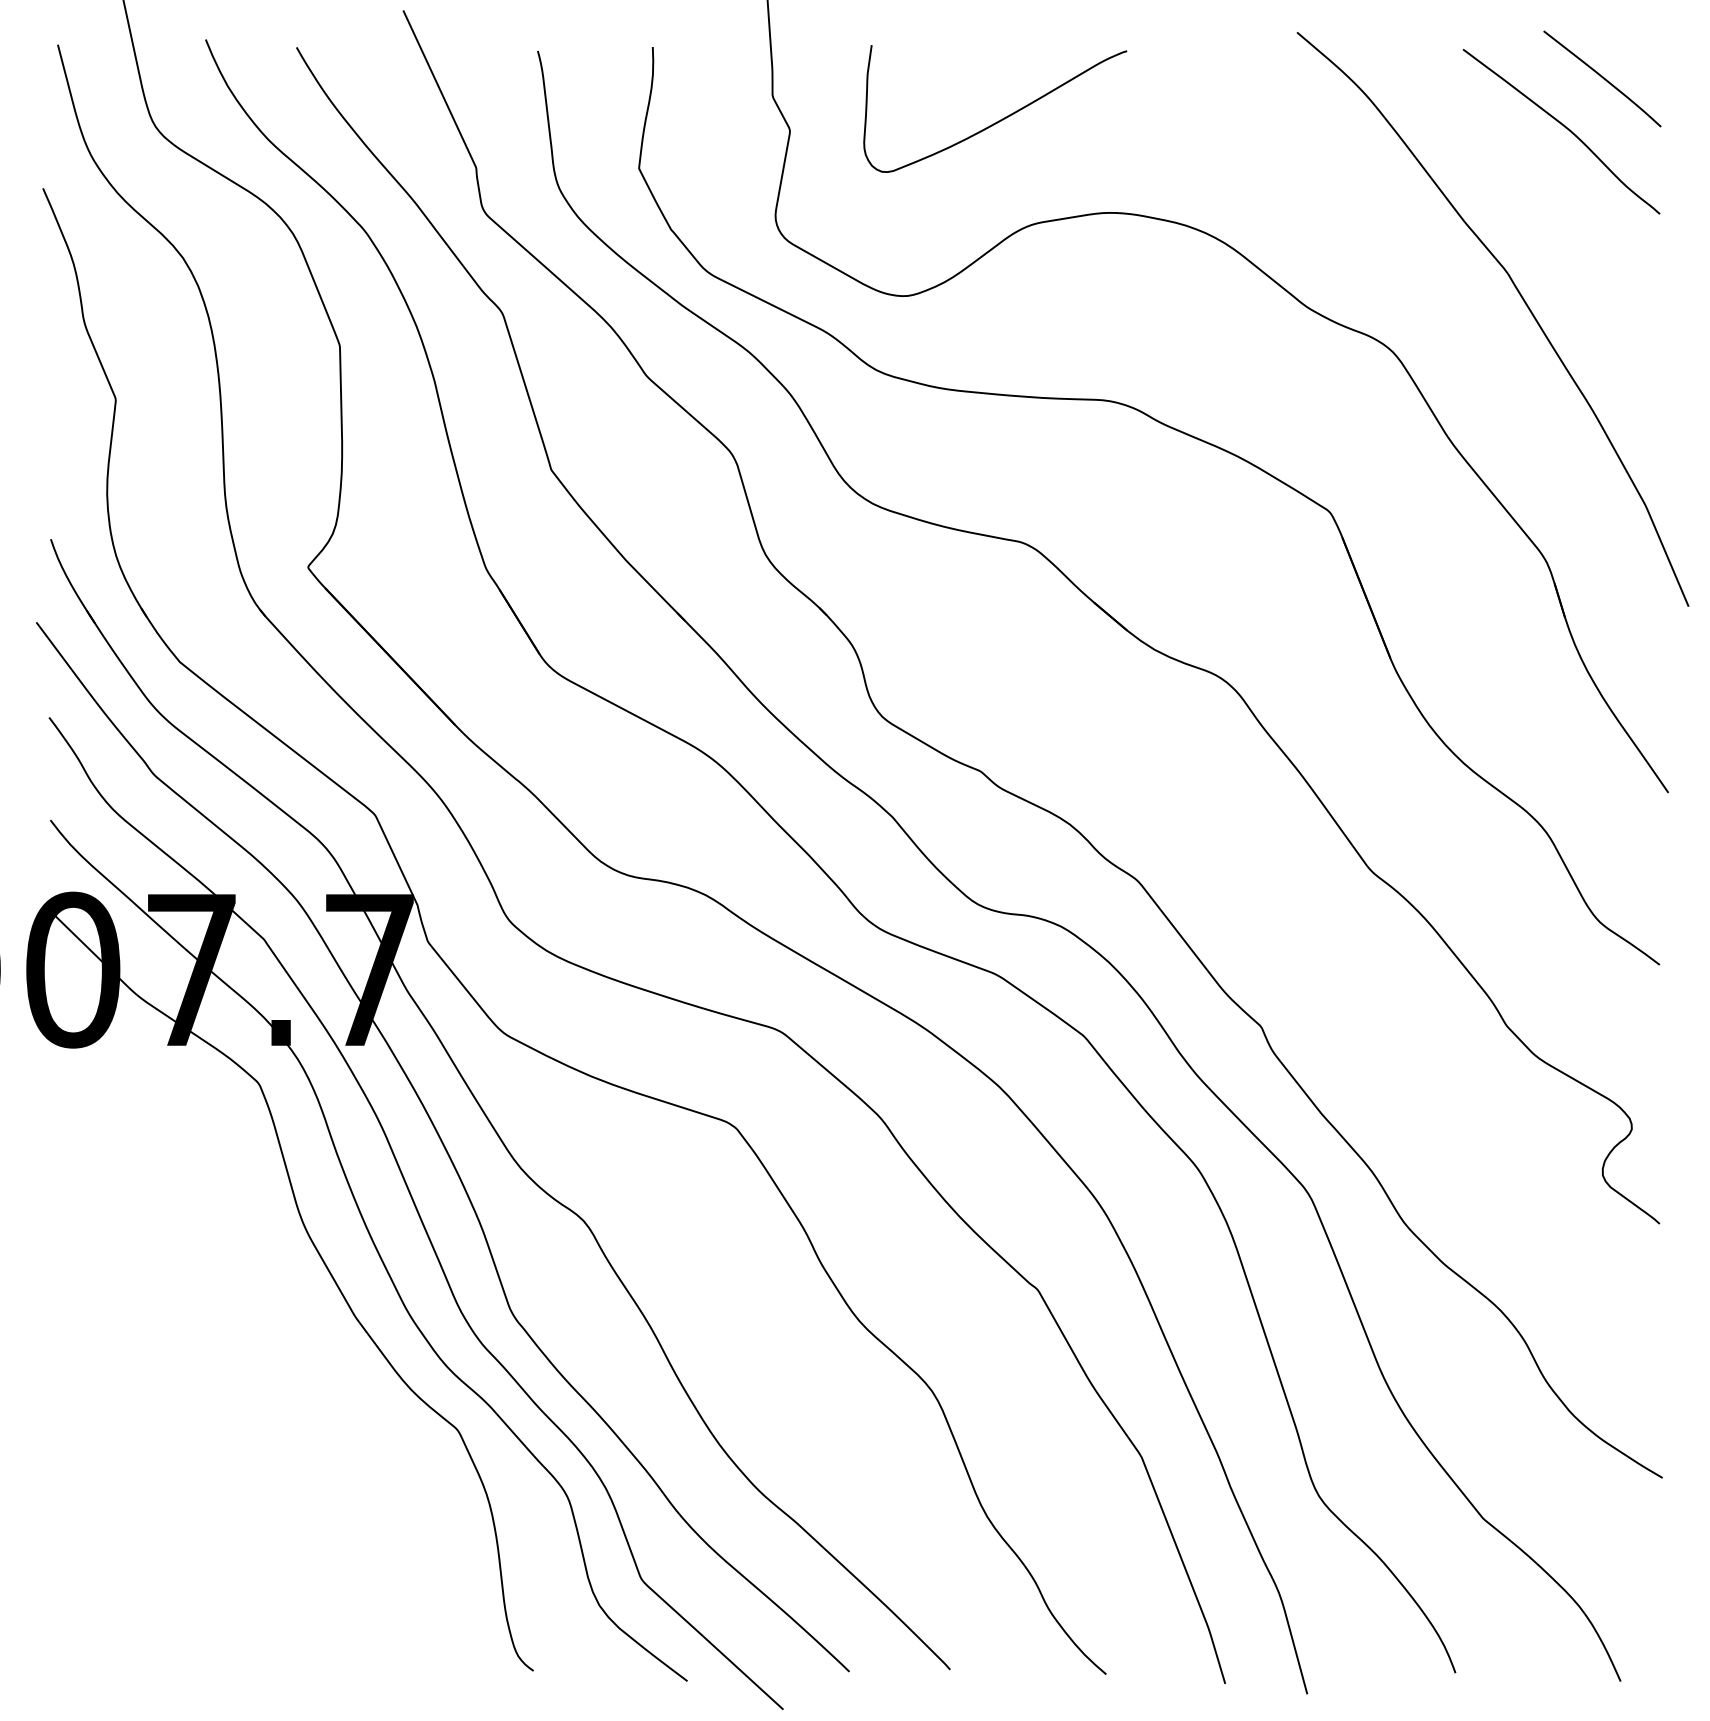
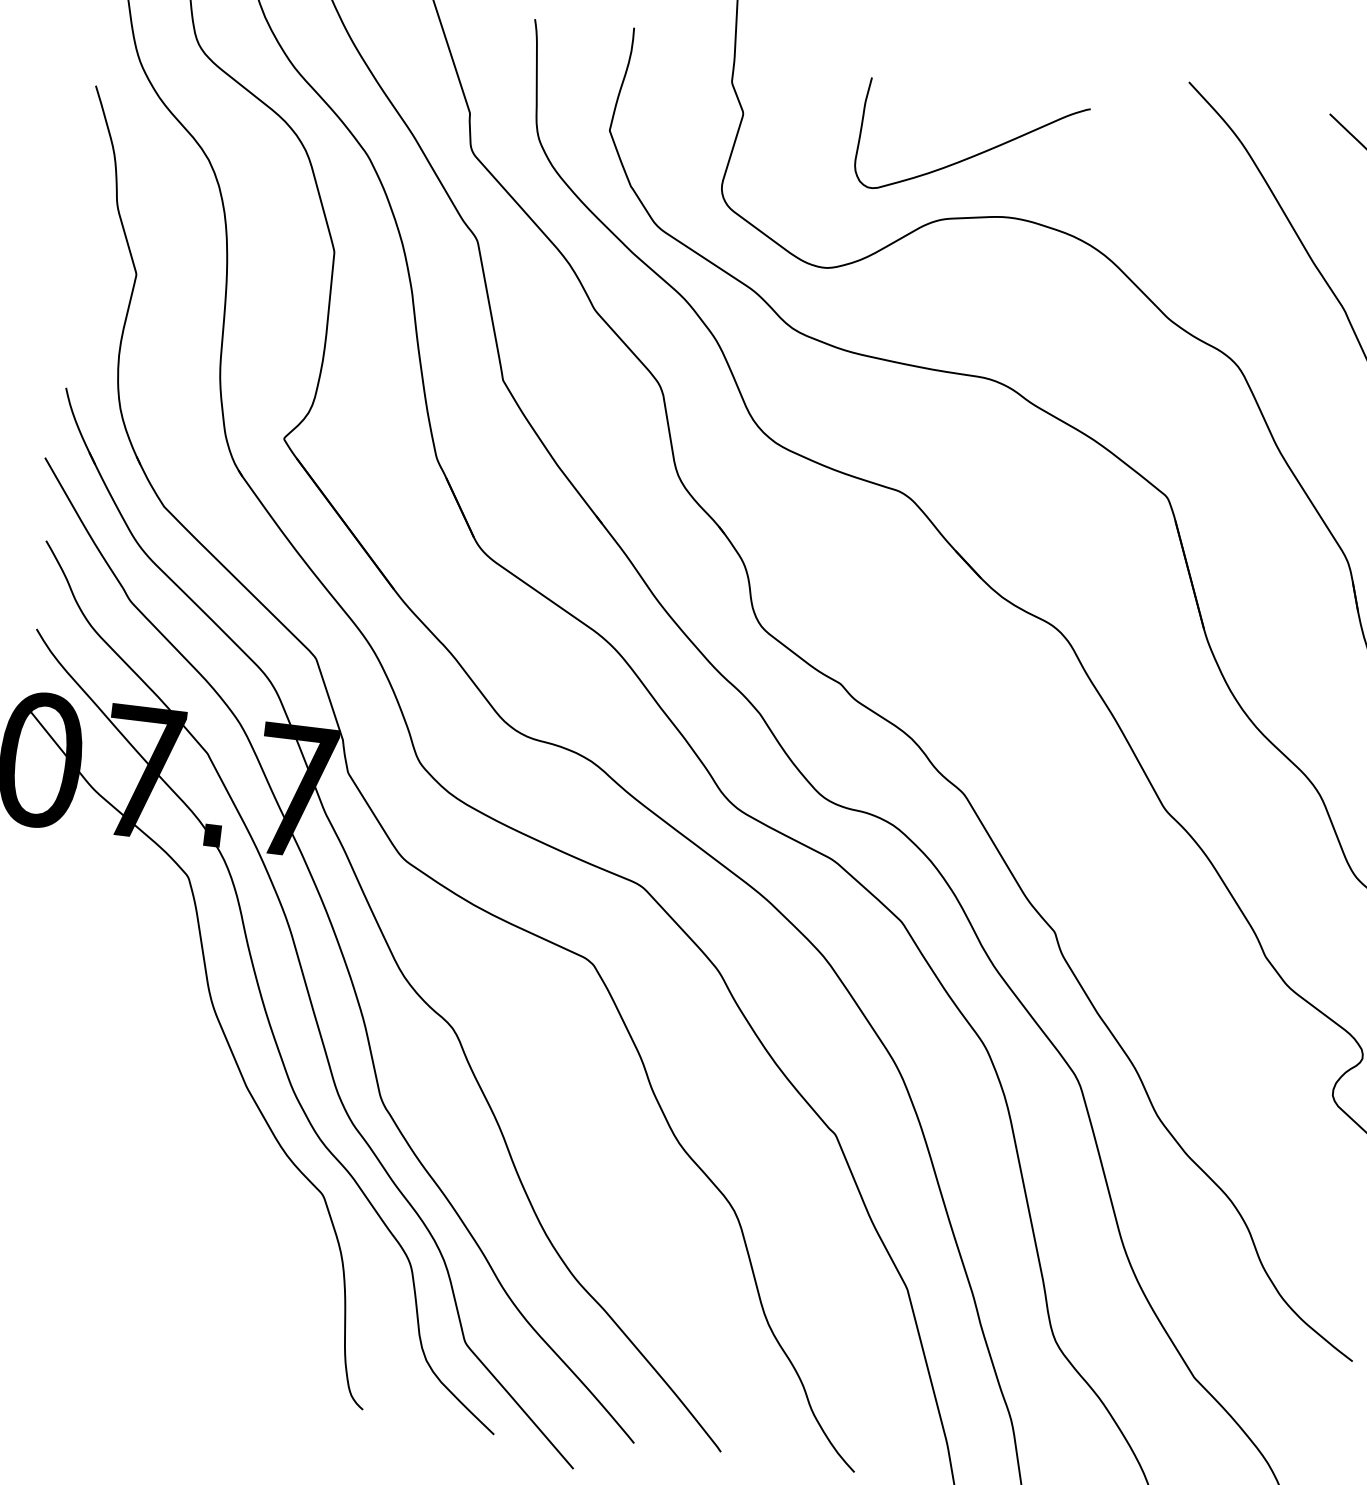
curve: (1000, 119) -> (974, 154), moved

